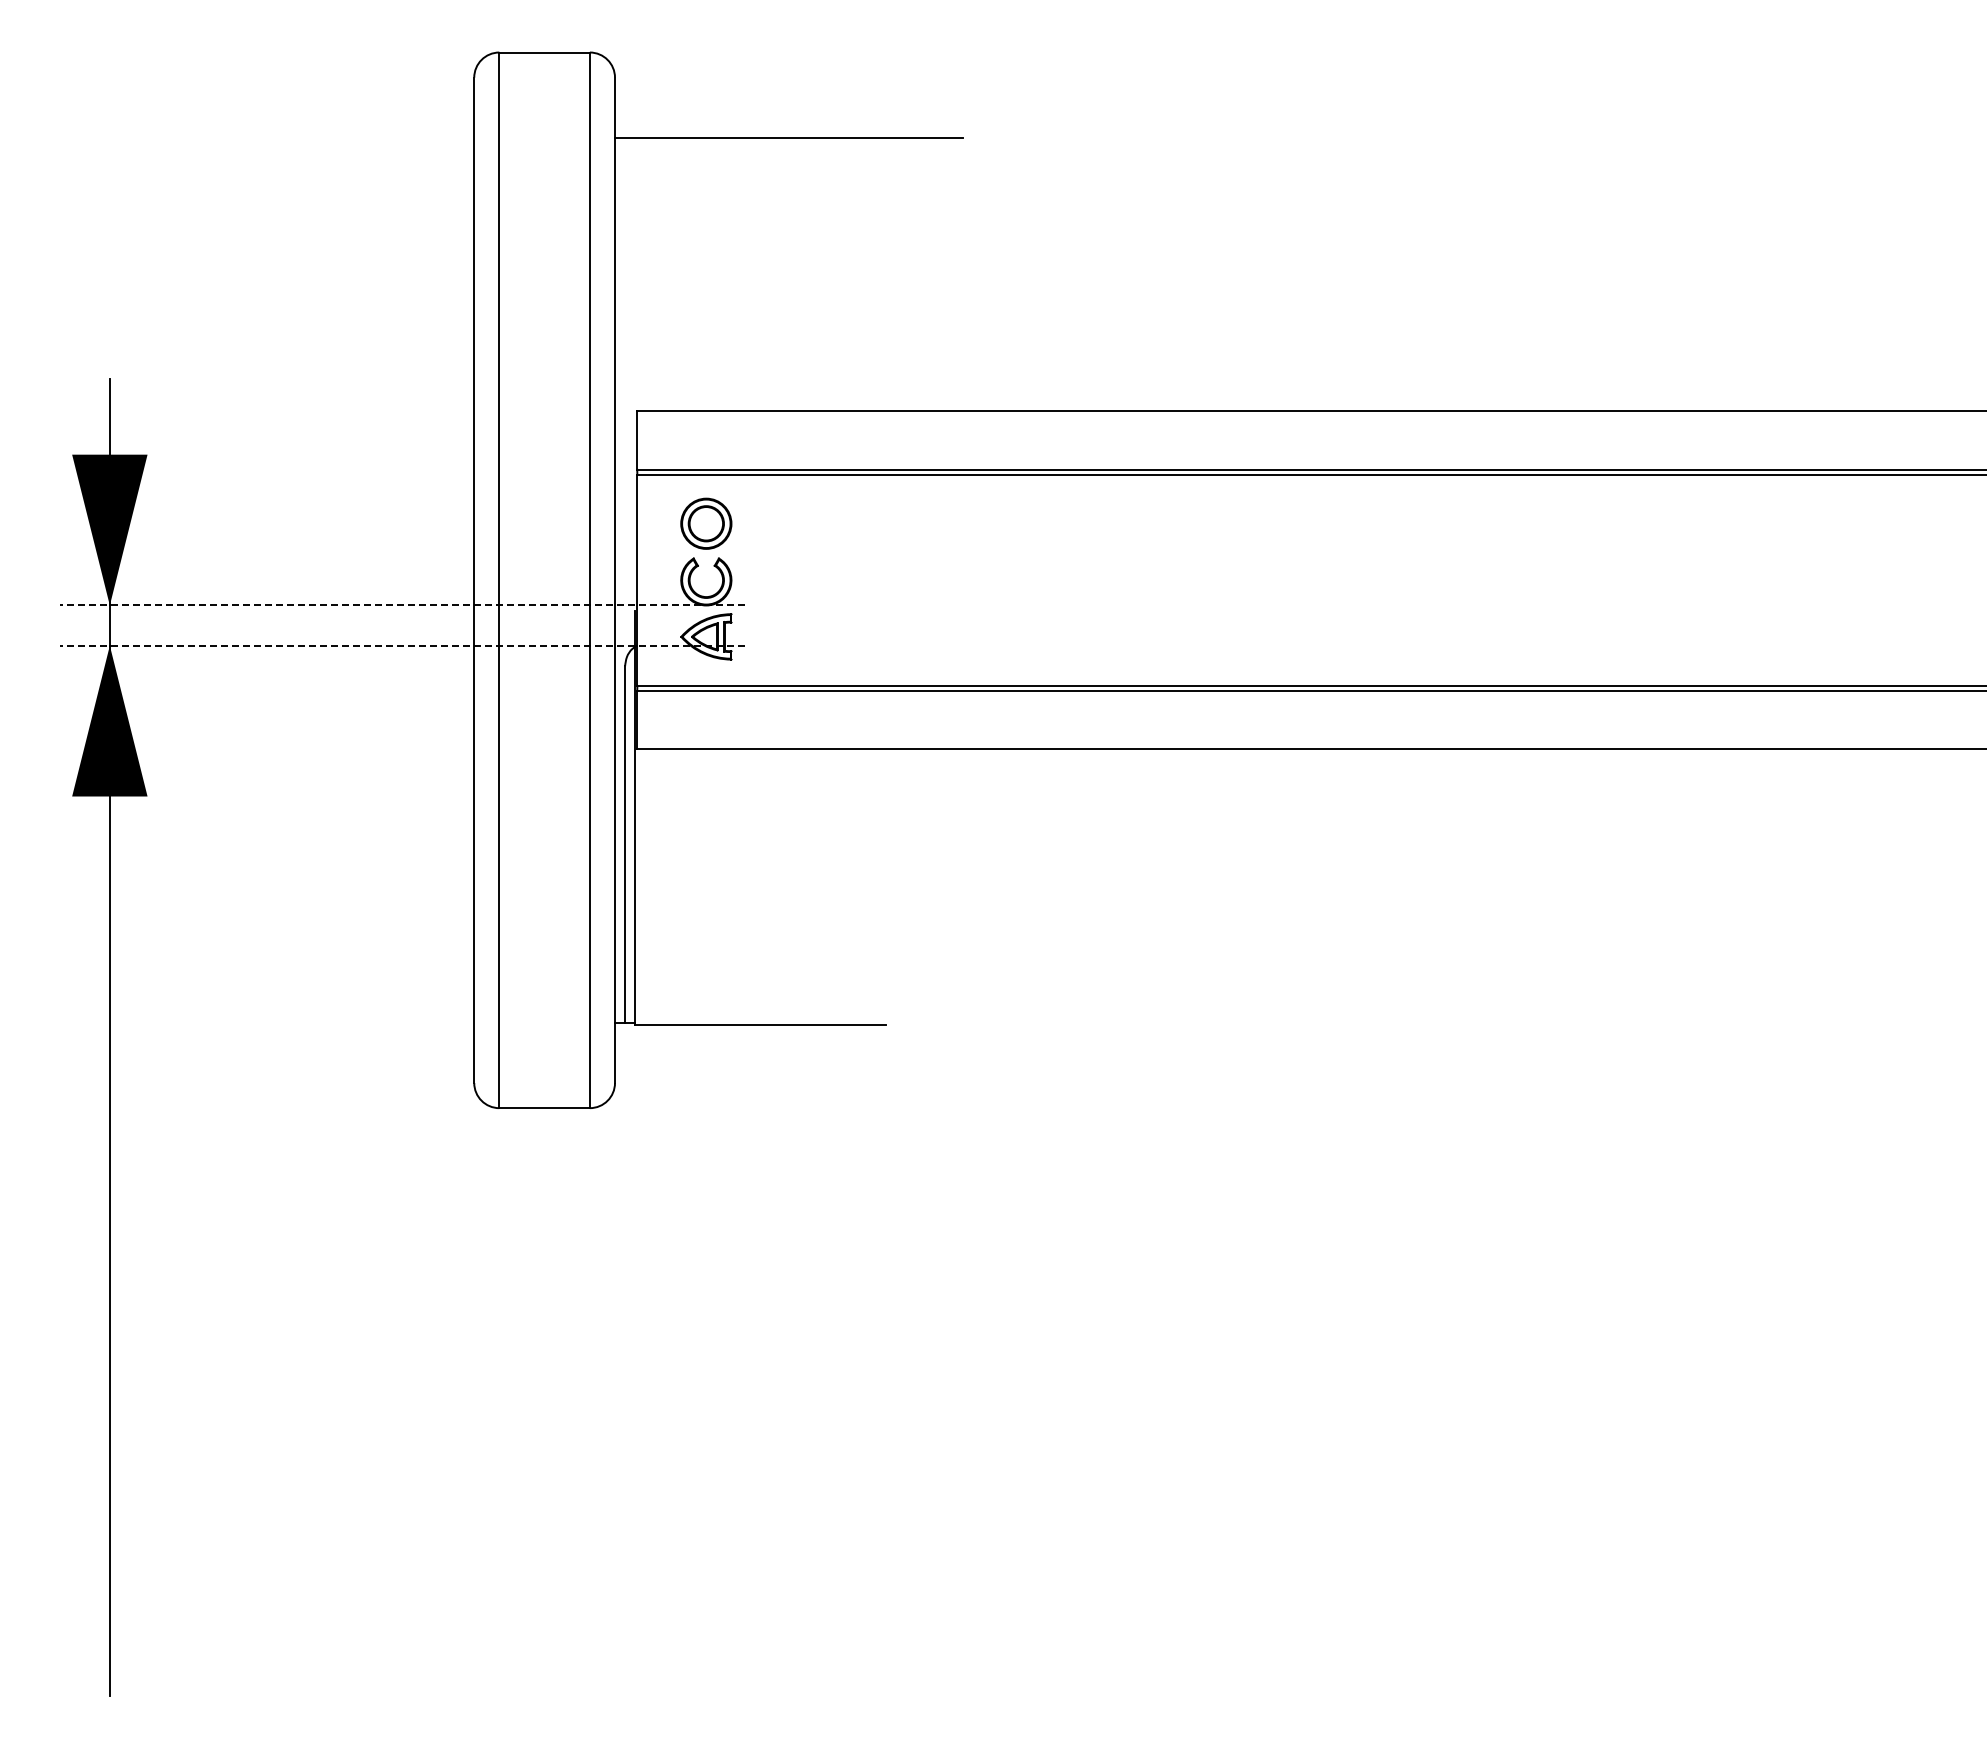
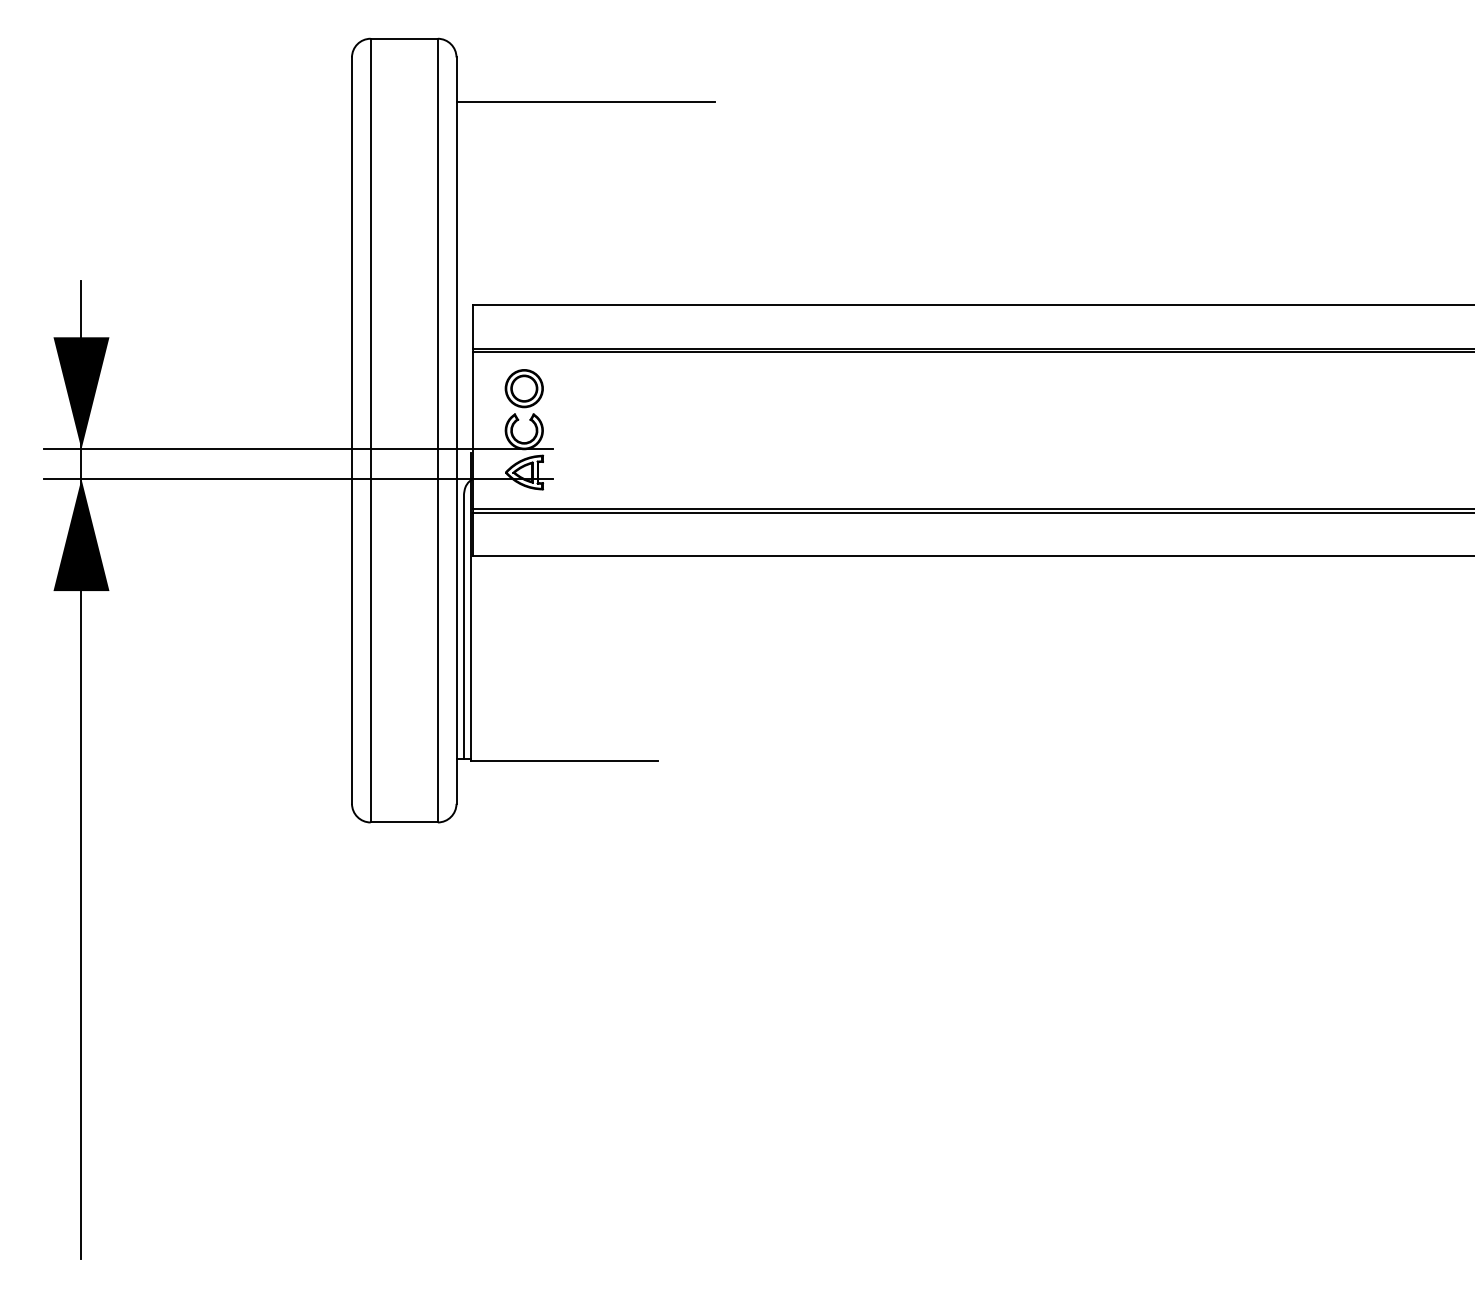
line: (402, 605) -> (298, 449), dashed -> solid
line: (402, 645) -> (298, 478), dashed -> solid

